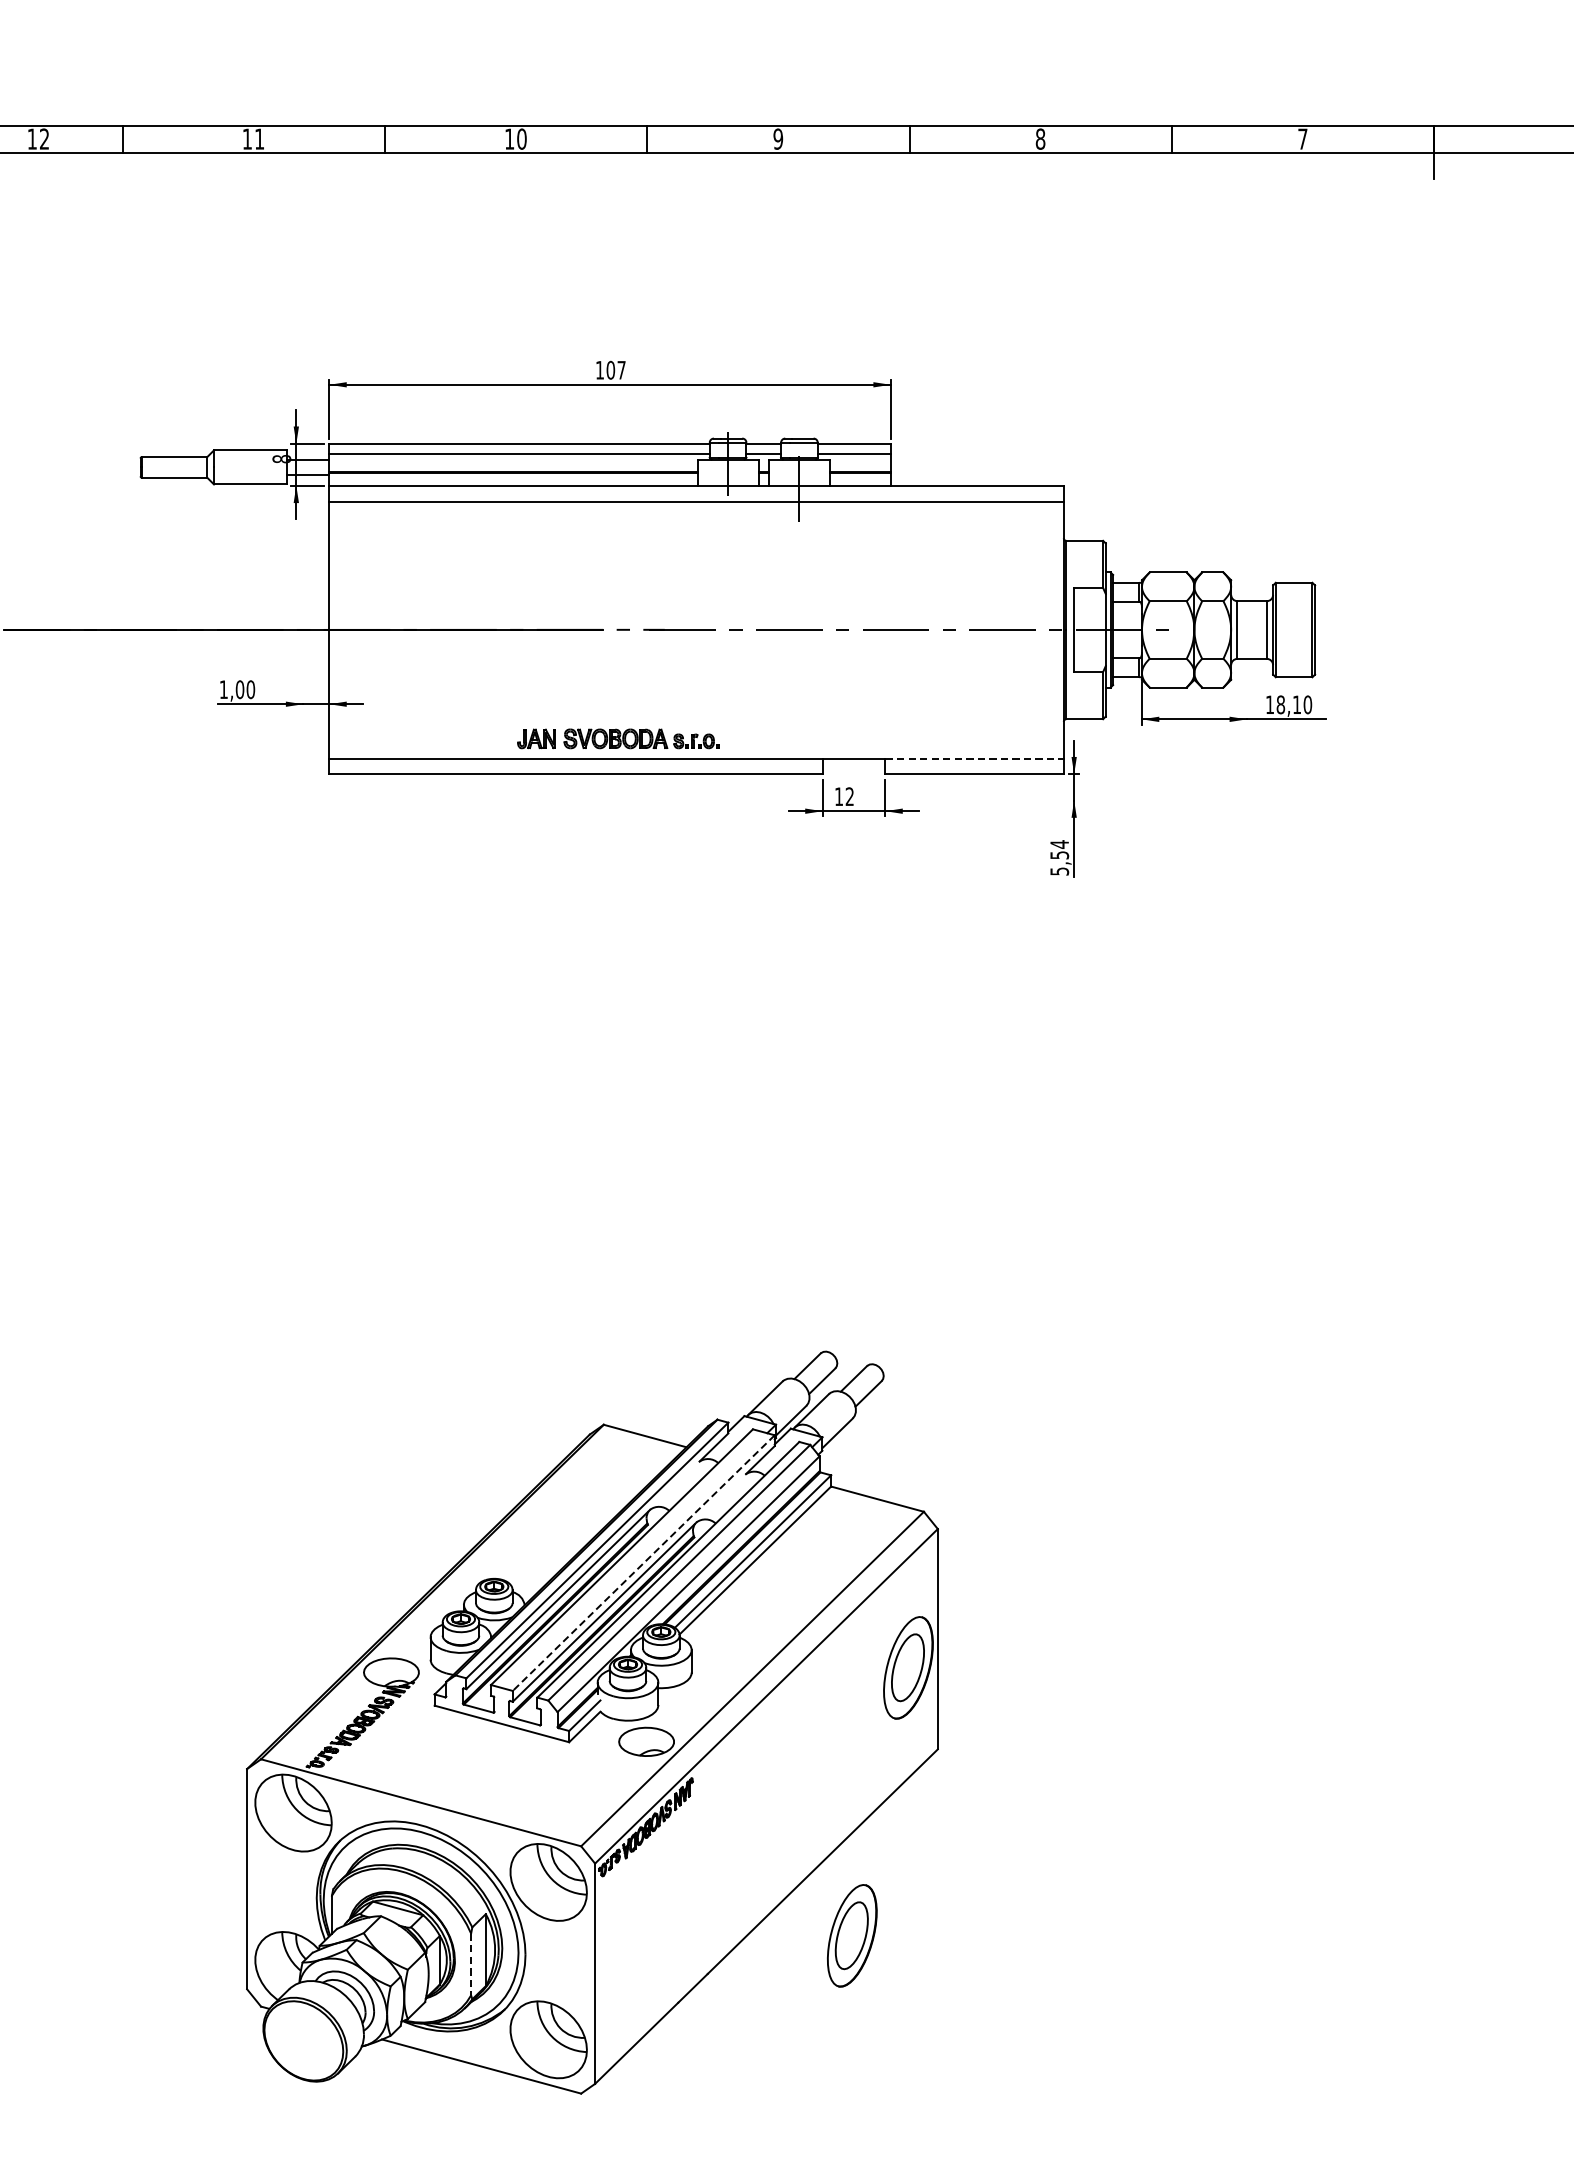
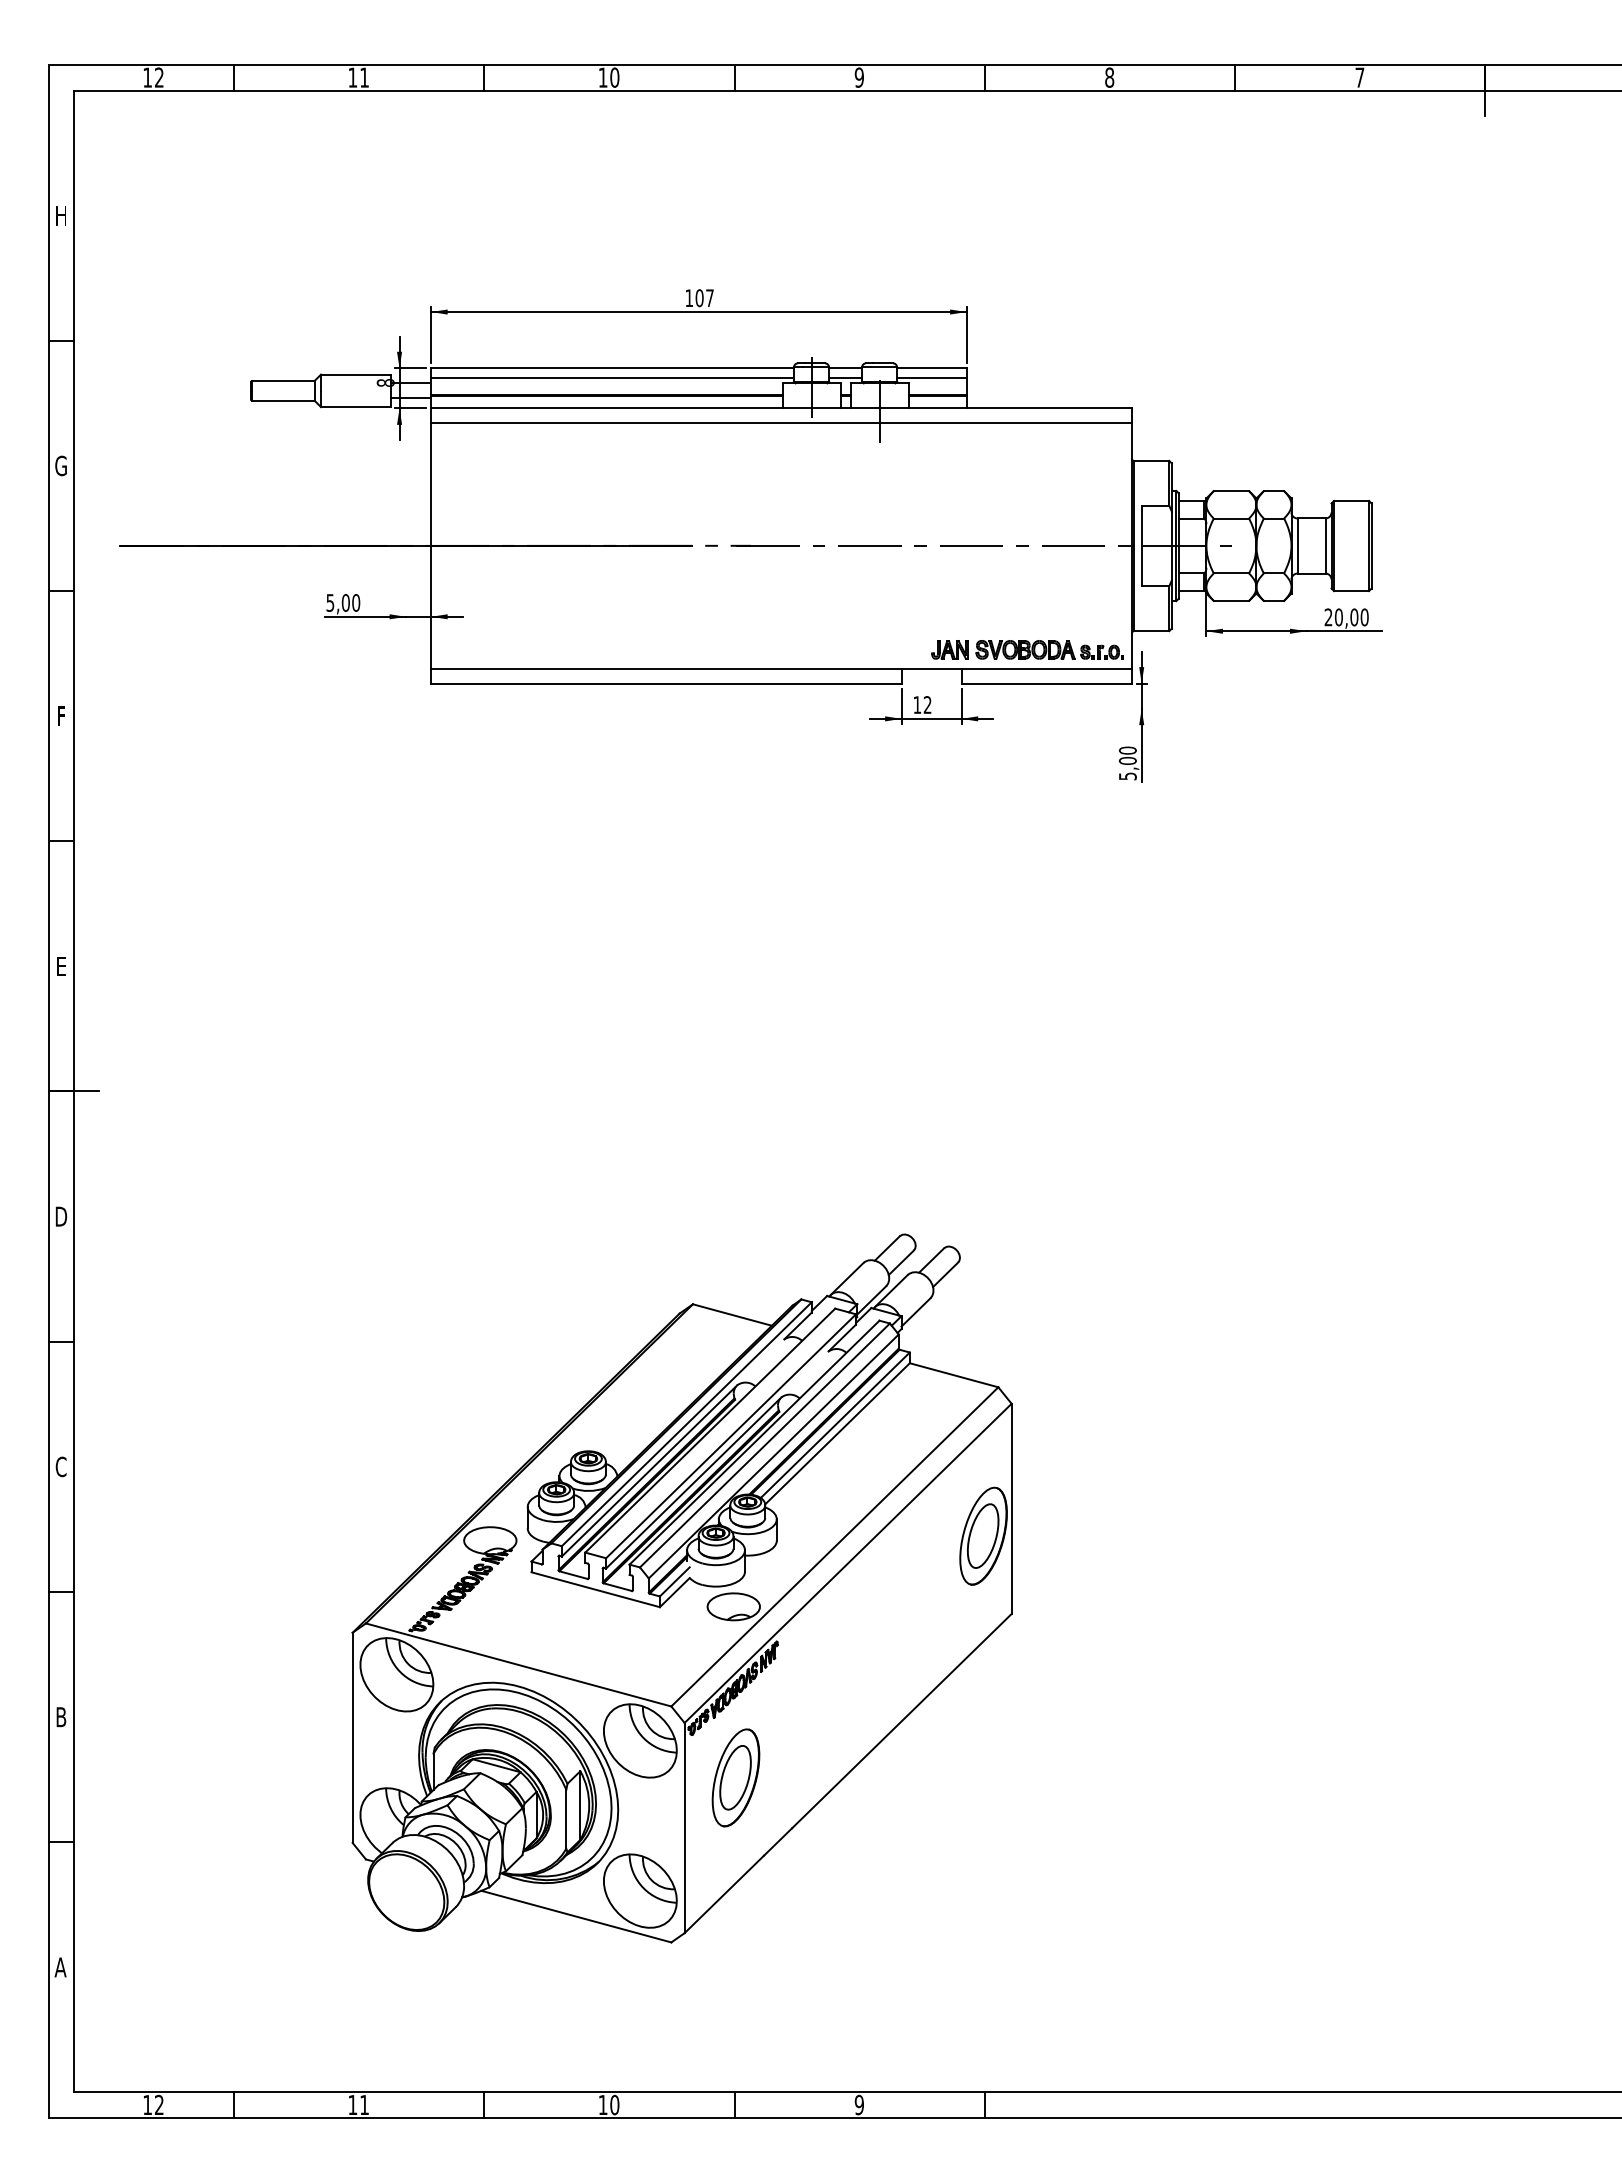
text: (223, 689) -> (330, 602), 1,00 -> 5,00
text: (1283, 704) -> (1341, 617), 18,10 -> 20,00
part: (618, 738) -> (1027, 649), moved
line: (975, 758) -> (1047, 668), dashed -> solid
text: (1059, 849) -> (1127, 755), 5,54 -> 5,00
line: (644, 1563) -> (731, 1436), dashed -> solid
part: (851, 1935) -> (735, 1777), moved
line: (471, 1964) -> (566, 1819), dashed -> solid

